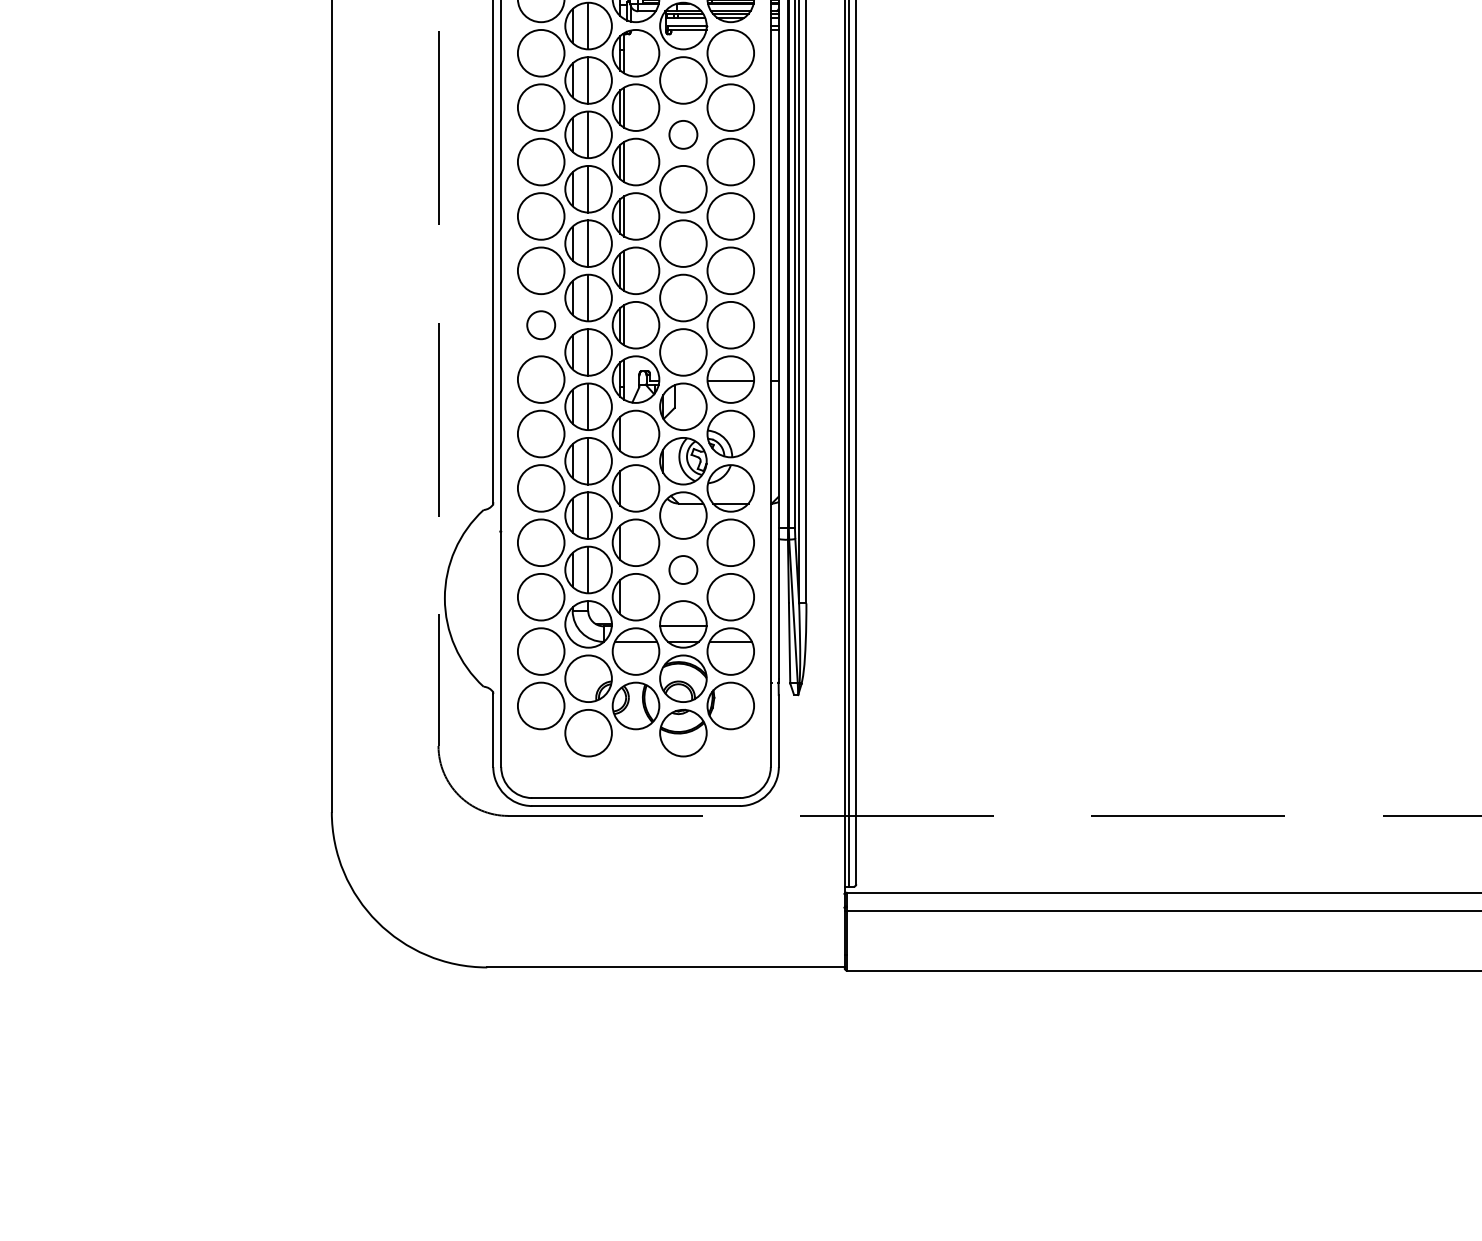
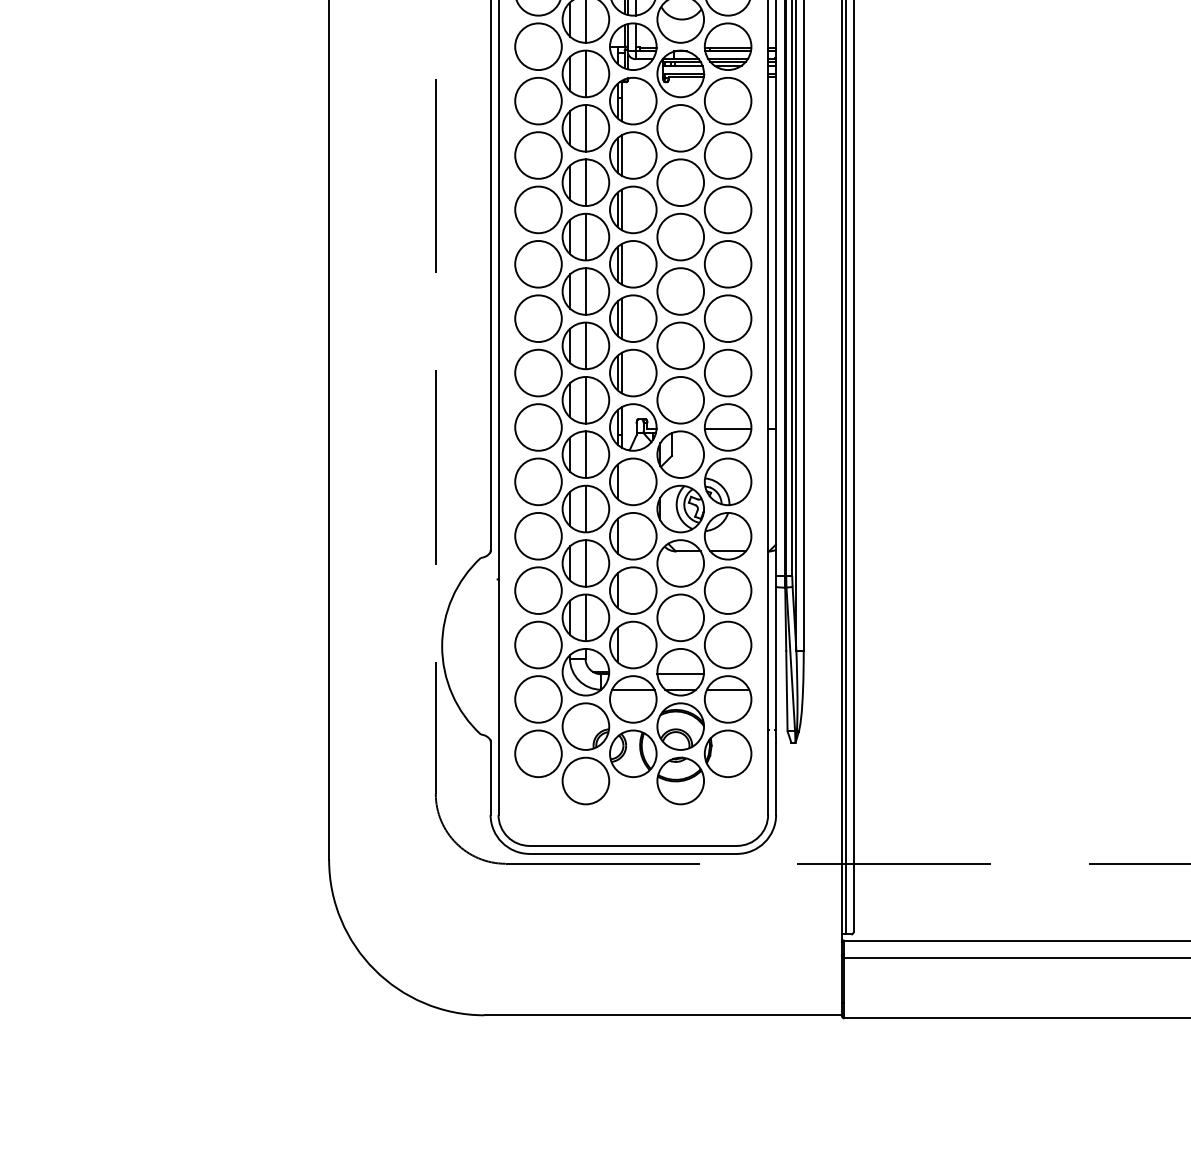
circle: (683, 134) -> (680, 182), size x1.67
circle: (540, 324) -> (537, 372), size x1.67
circle: (683, 569) -> (680, 617), size x1.67

